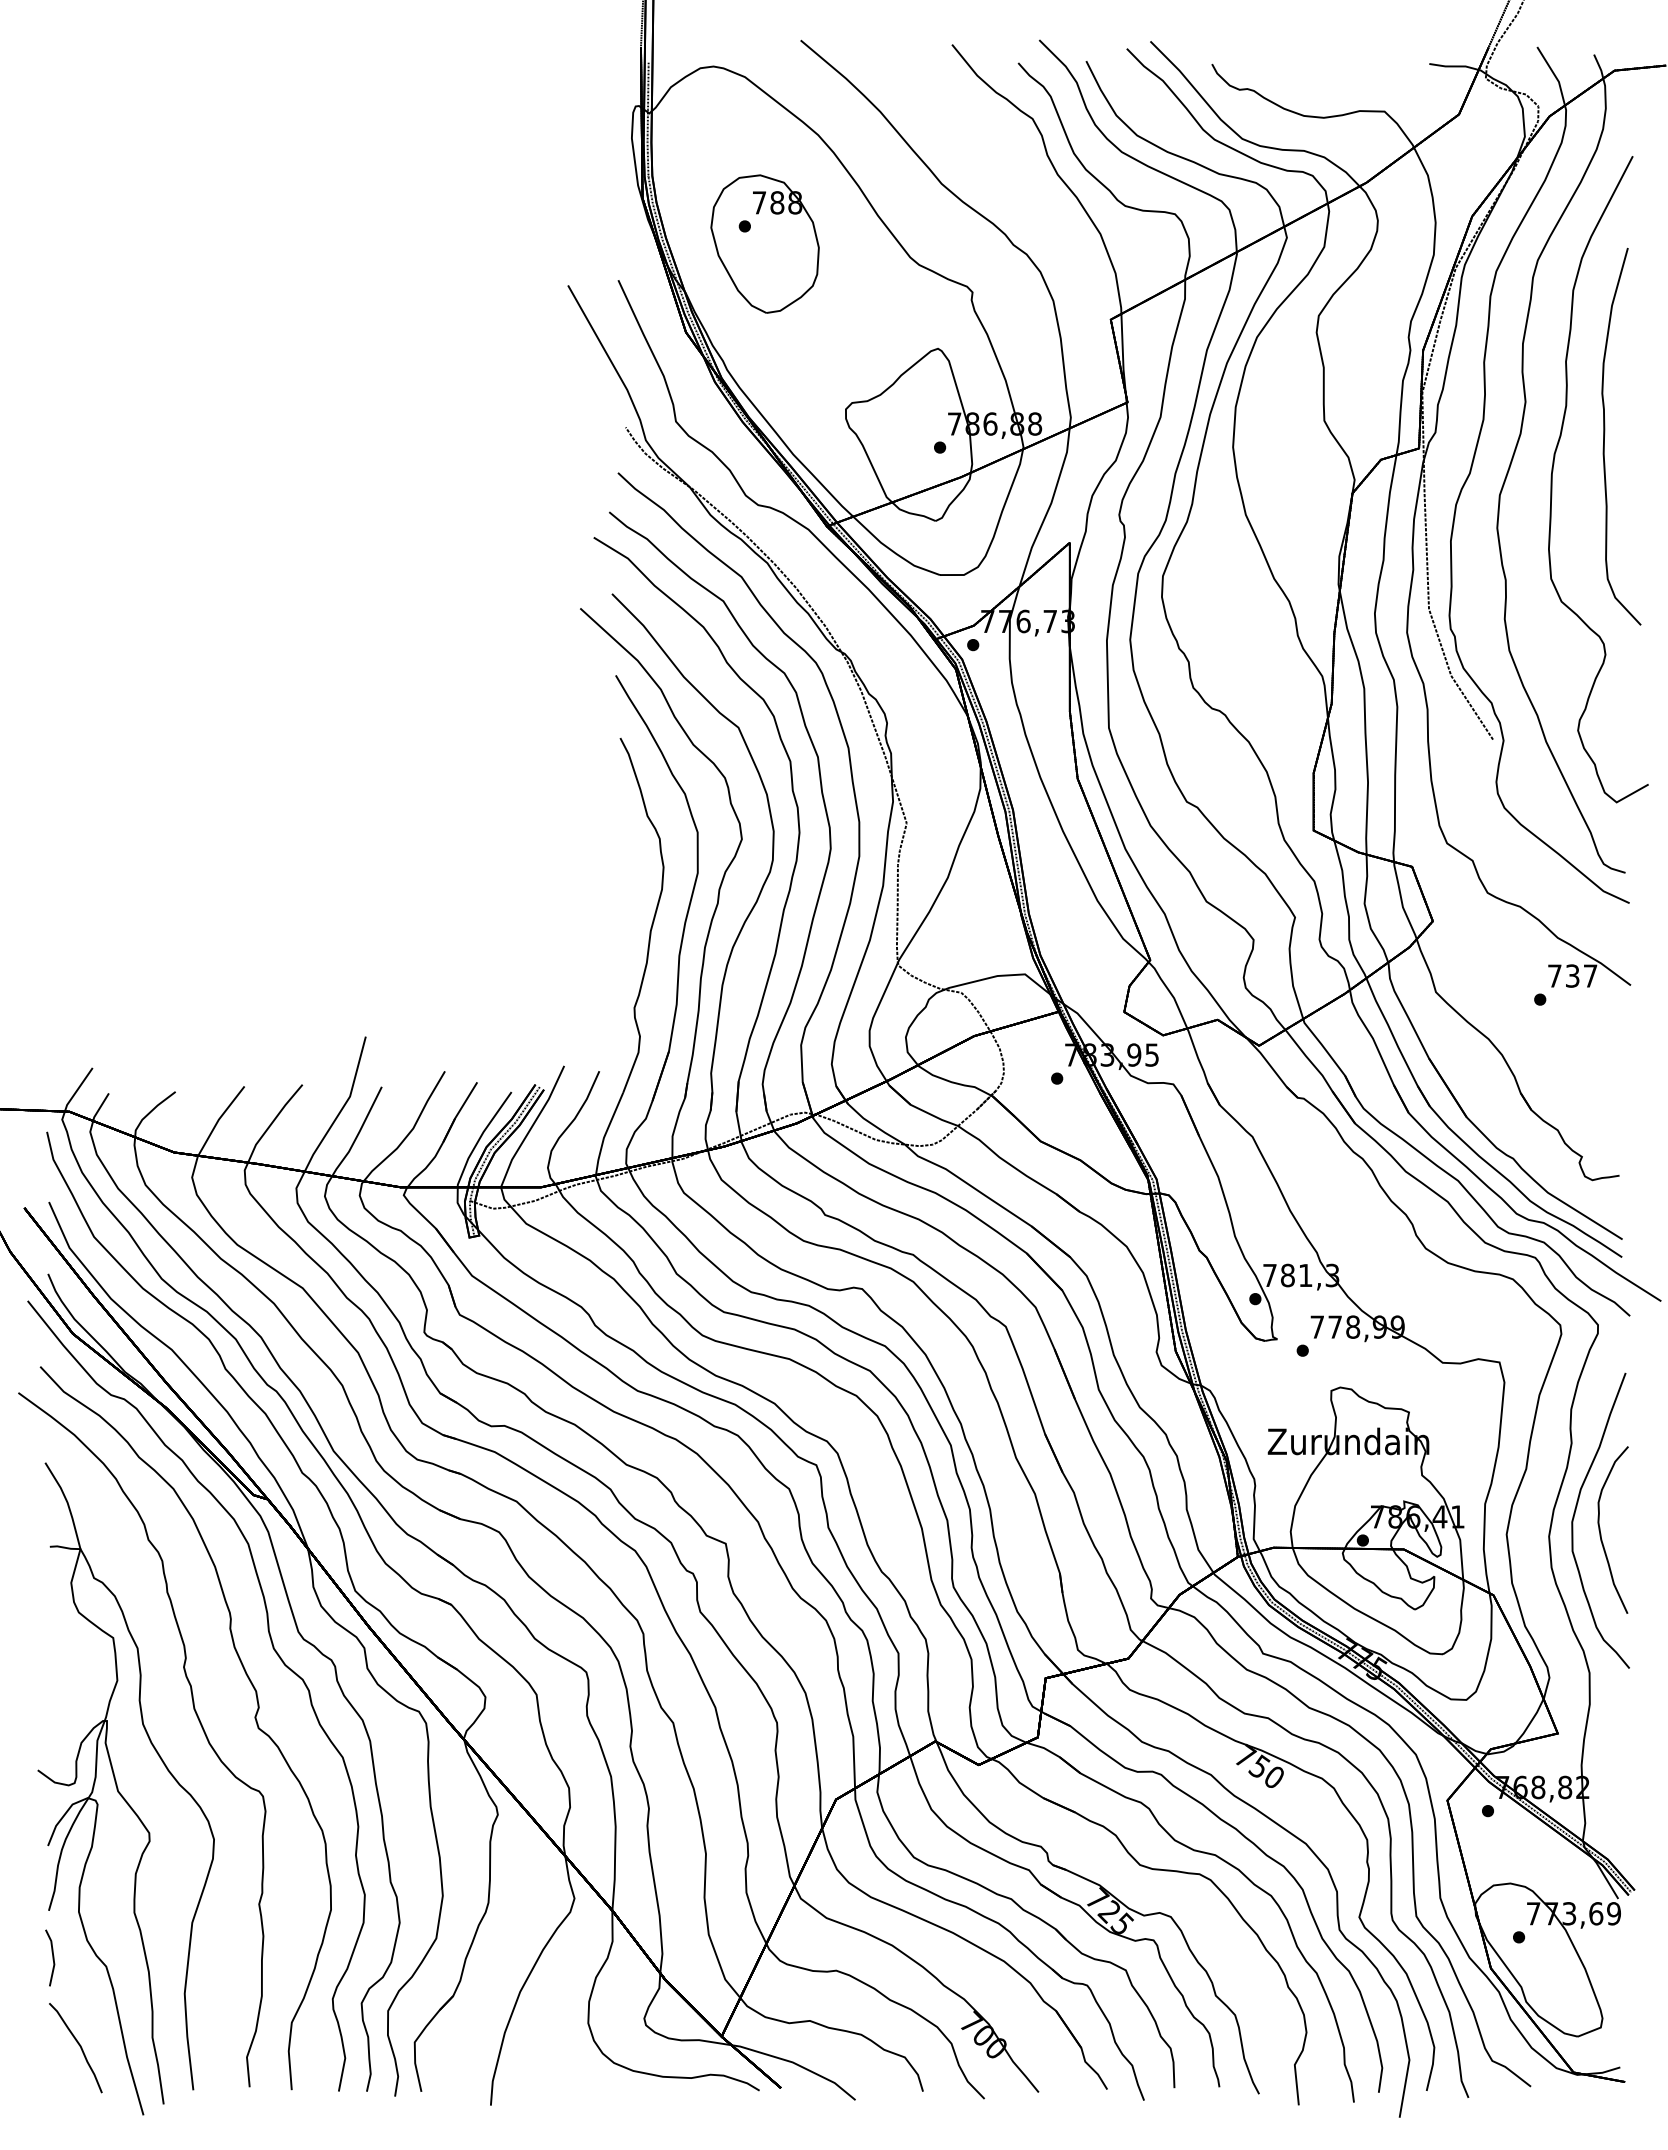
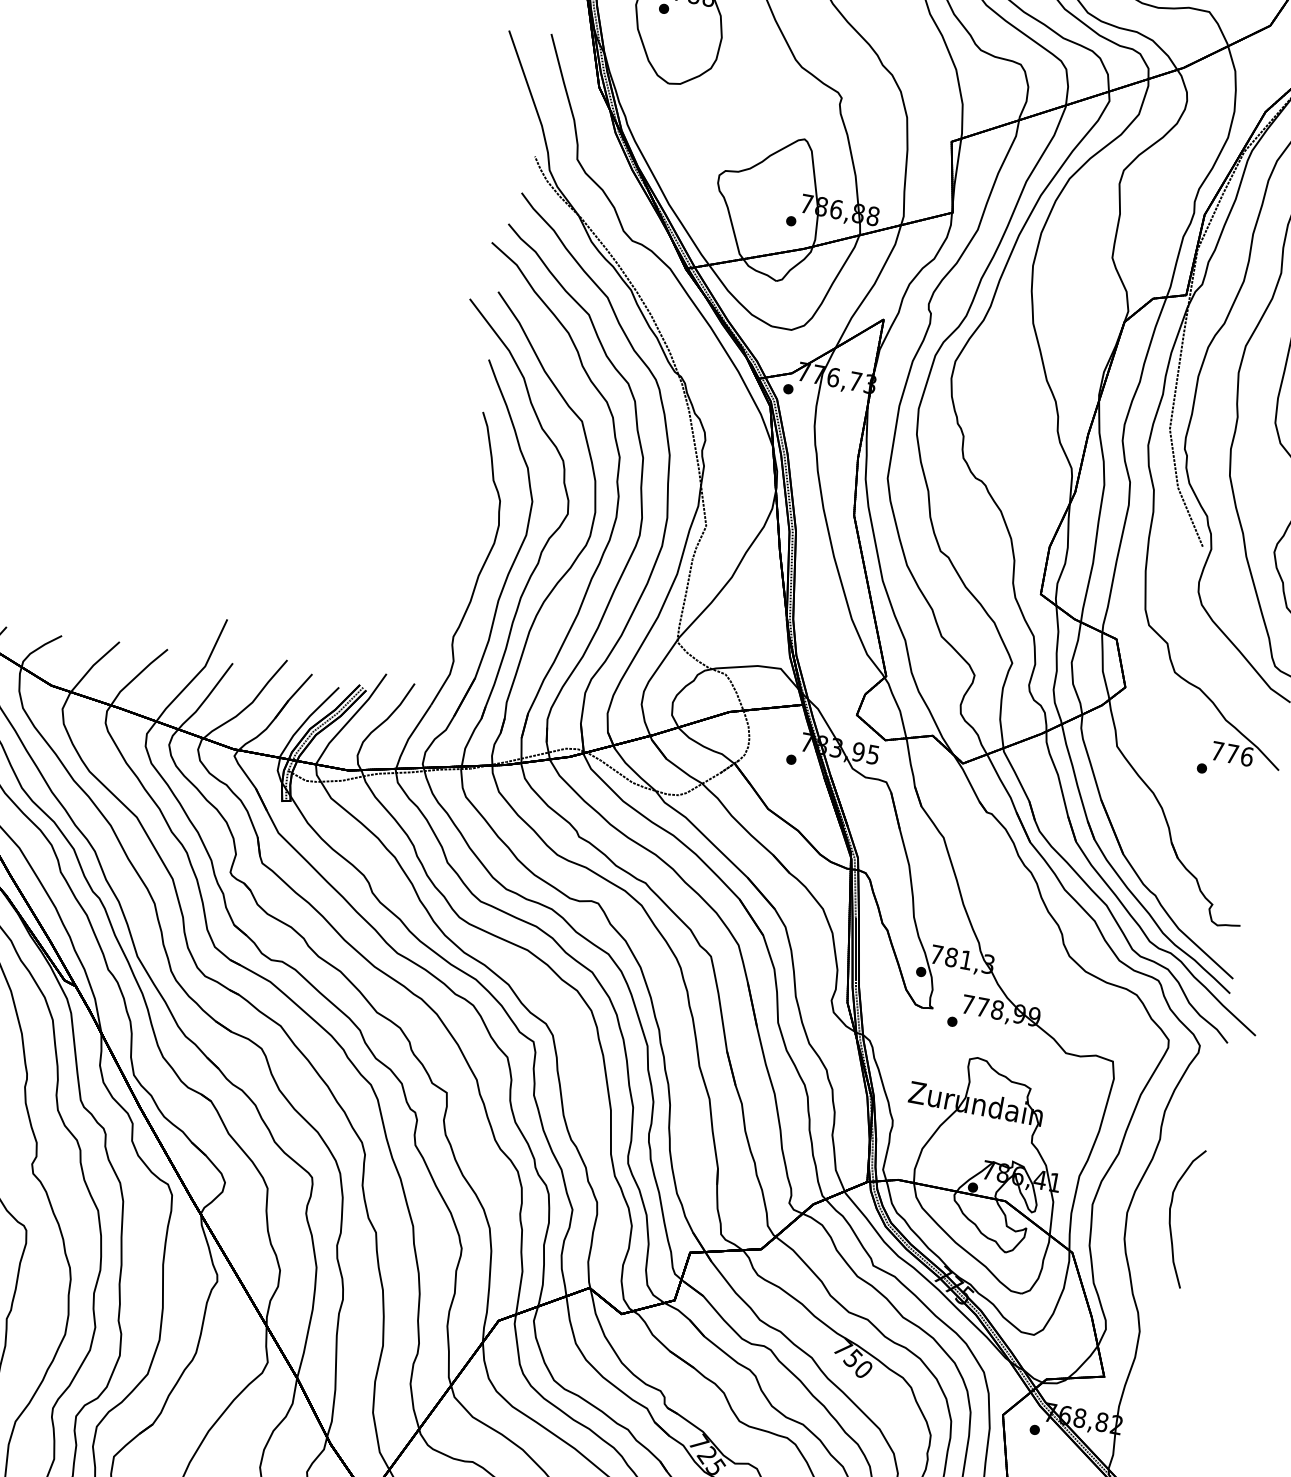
text: (1581, 975) -> (1239, 754), 737 -> 776
curve: (1575, 1514) -> (1152, 1198), removed

